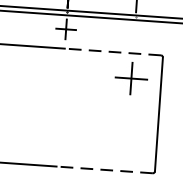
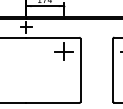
line: (112, 51) -> (52, 37), dashed -> solid
line: (104, 169) -> (52, 102), dashed -> solid

